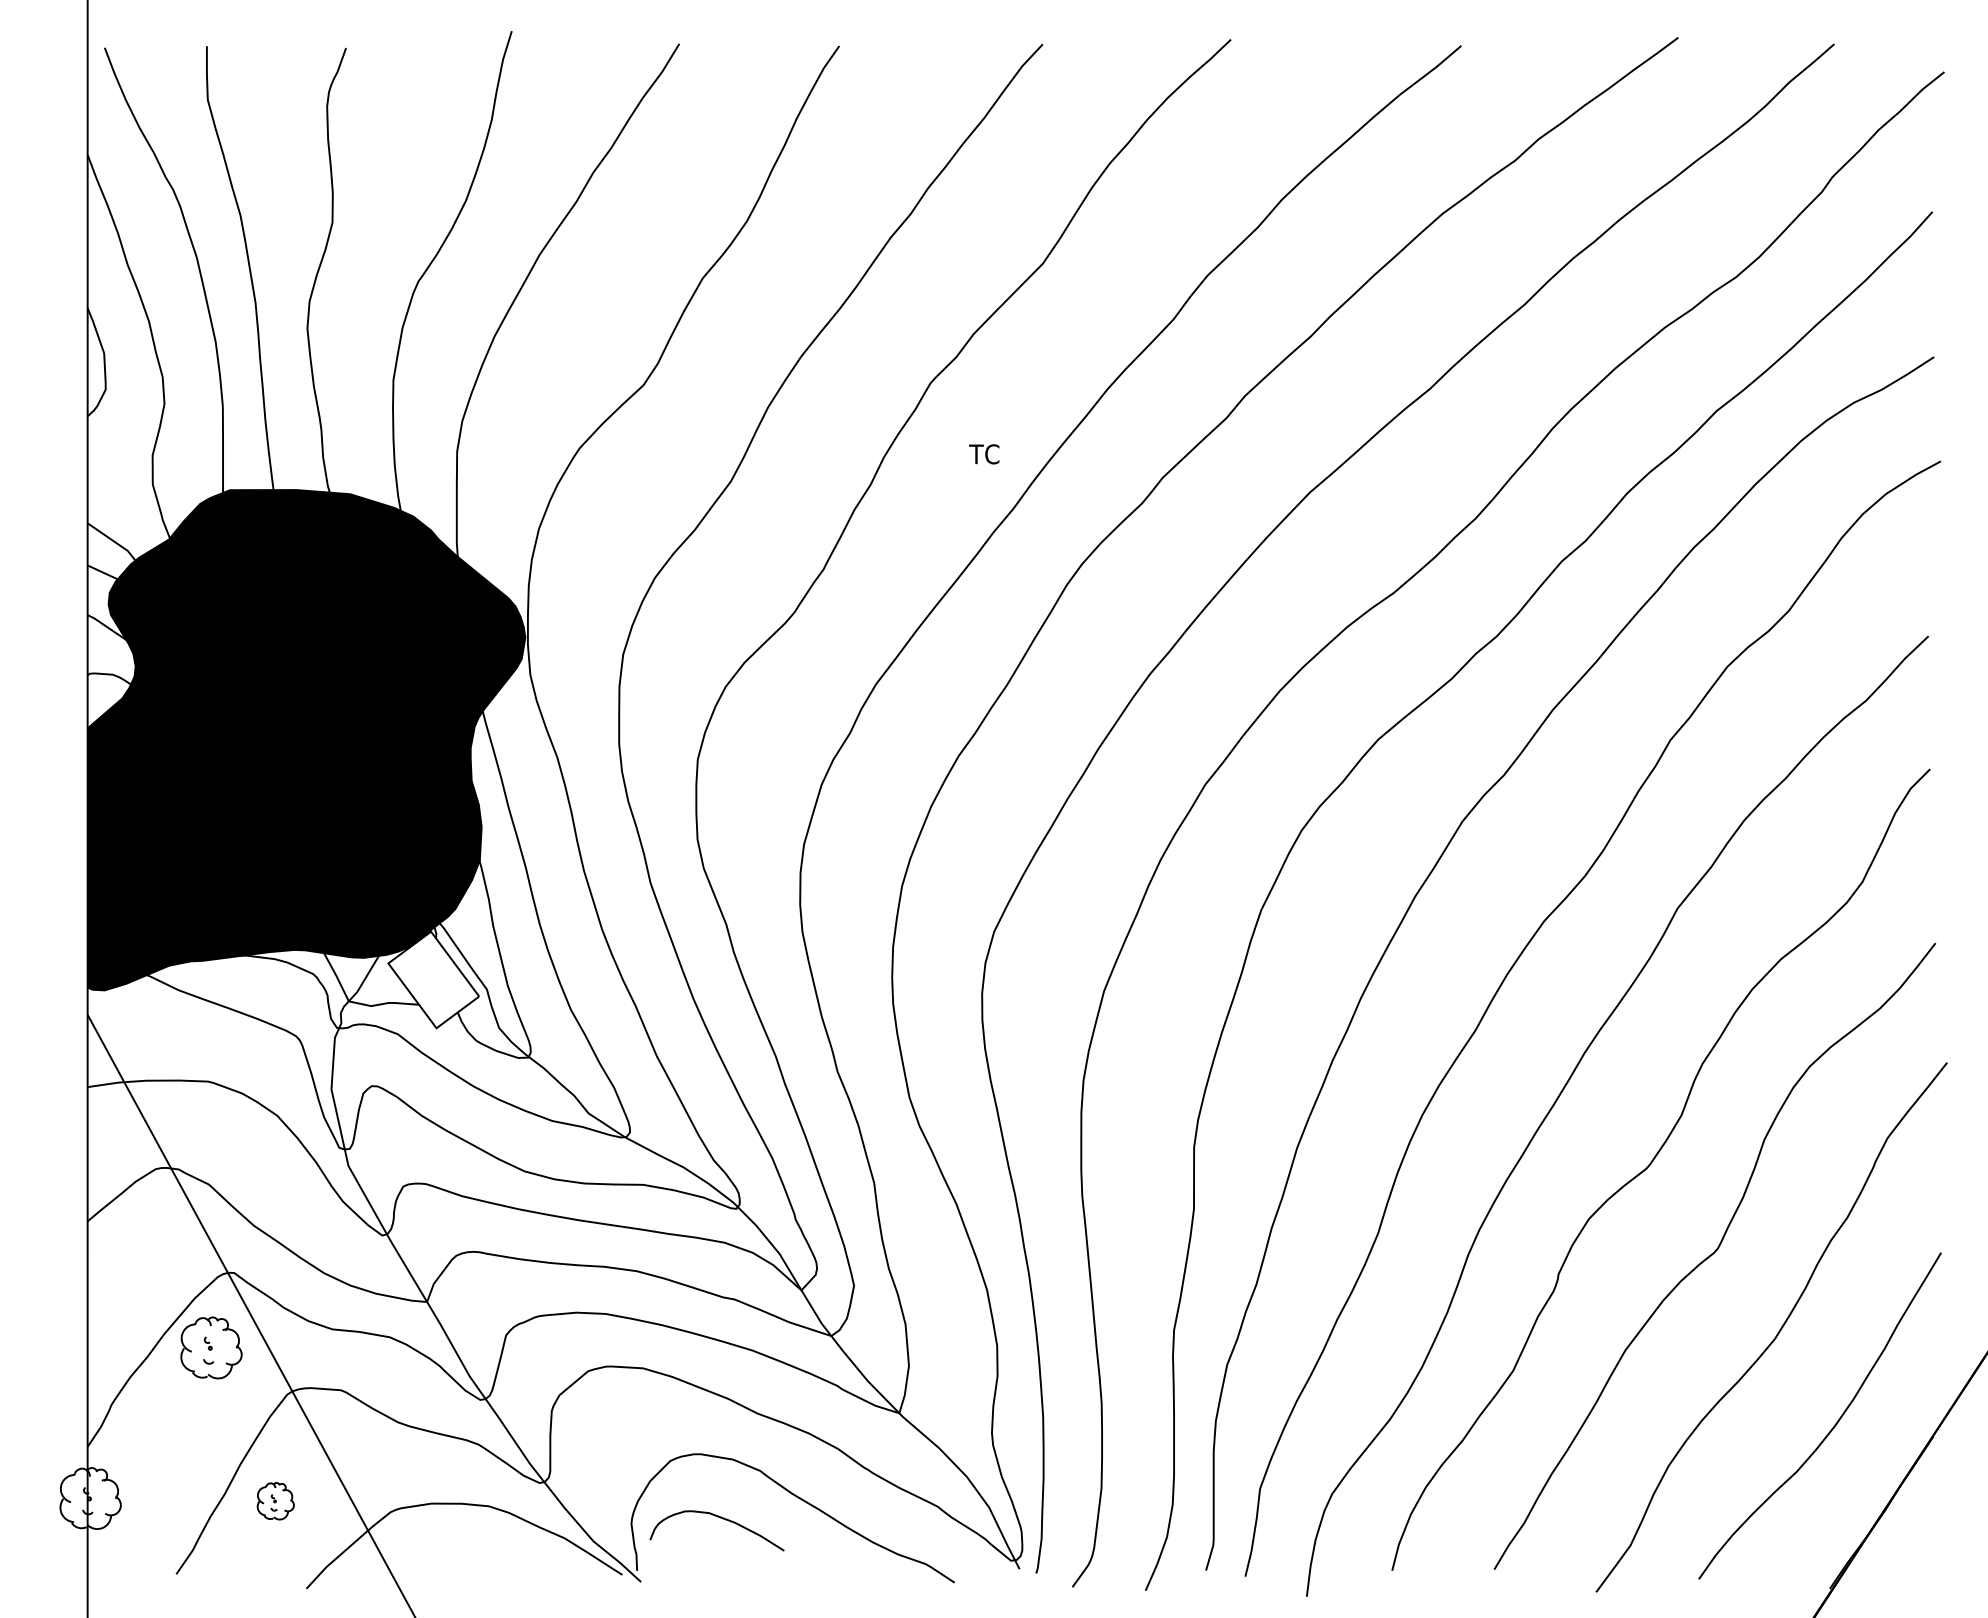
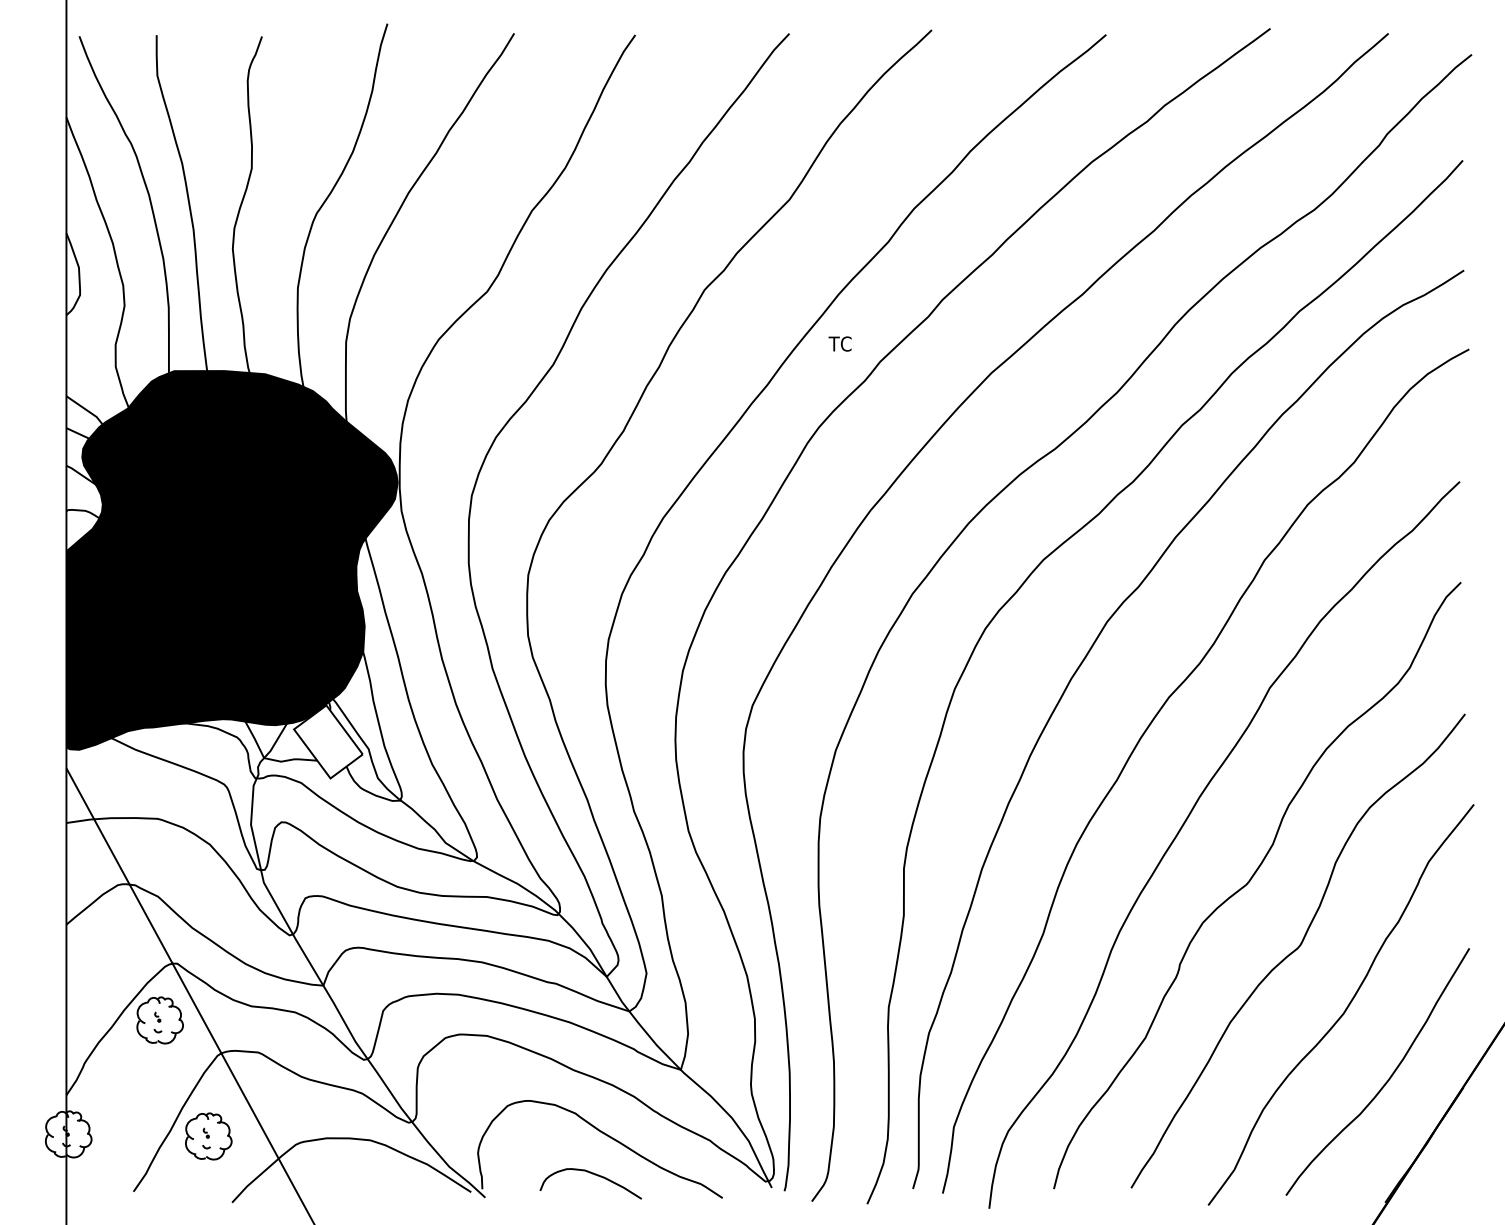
text: (983, 453) -> (839, 343), moved
part: (275, 1501) -> (208, 1136), size x1.67
curve: (719, 1518) -> (592, 1174), moved

